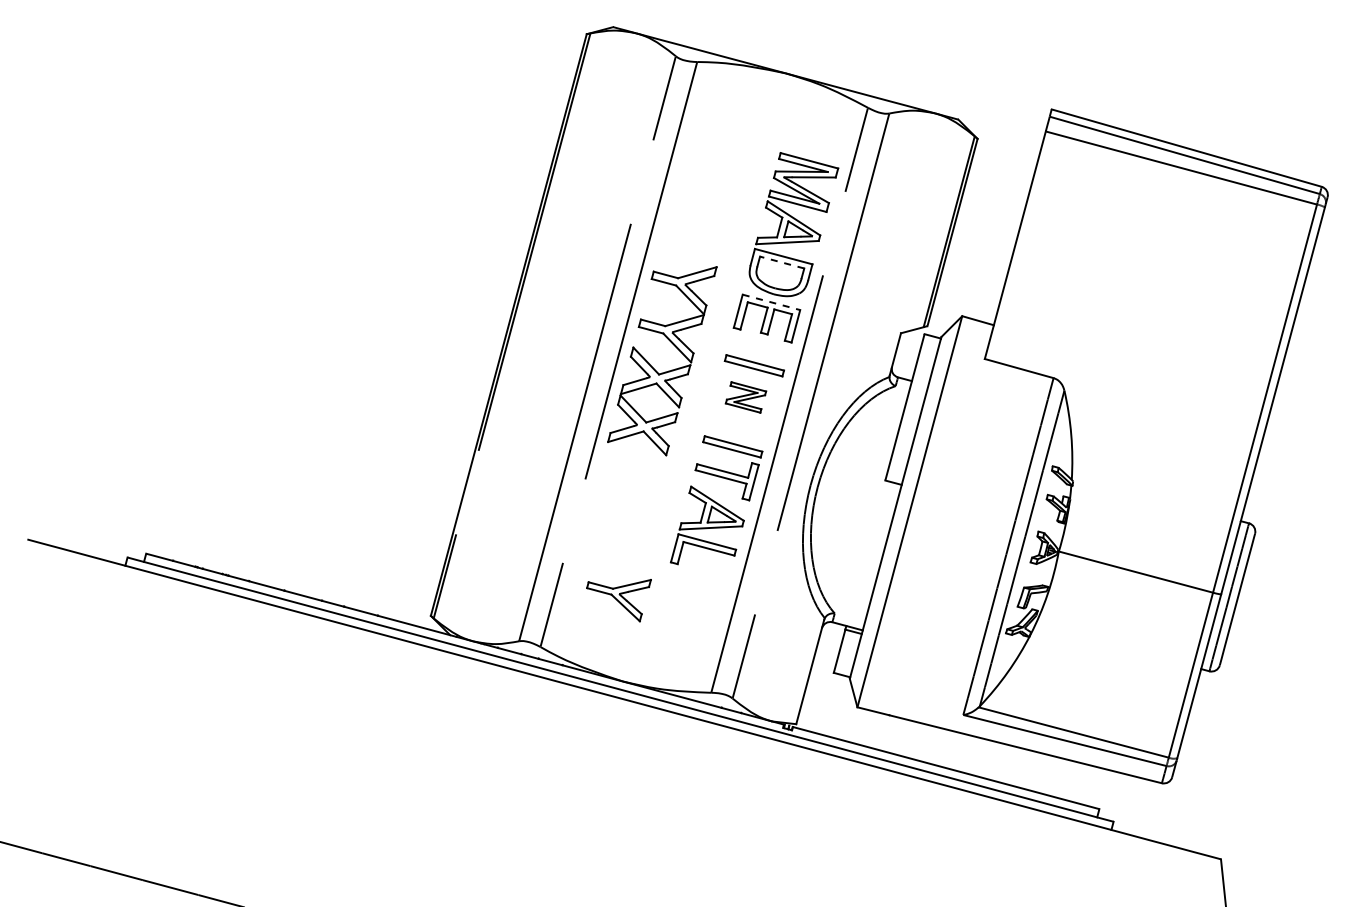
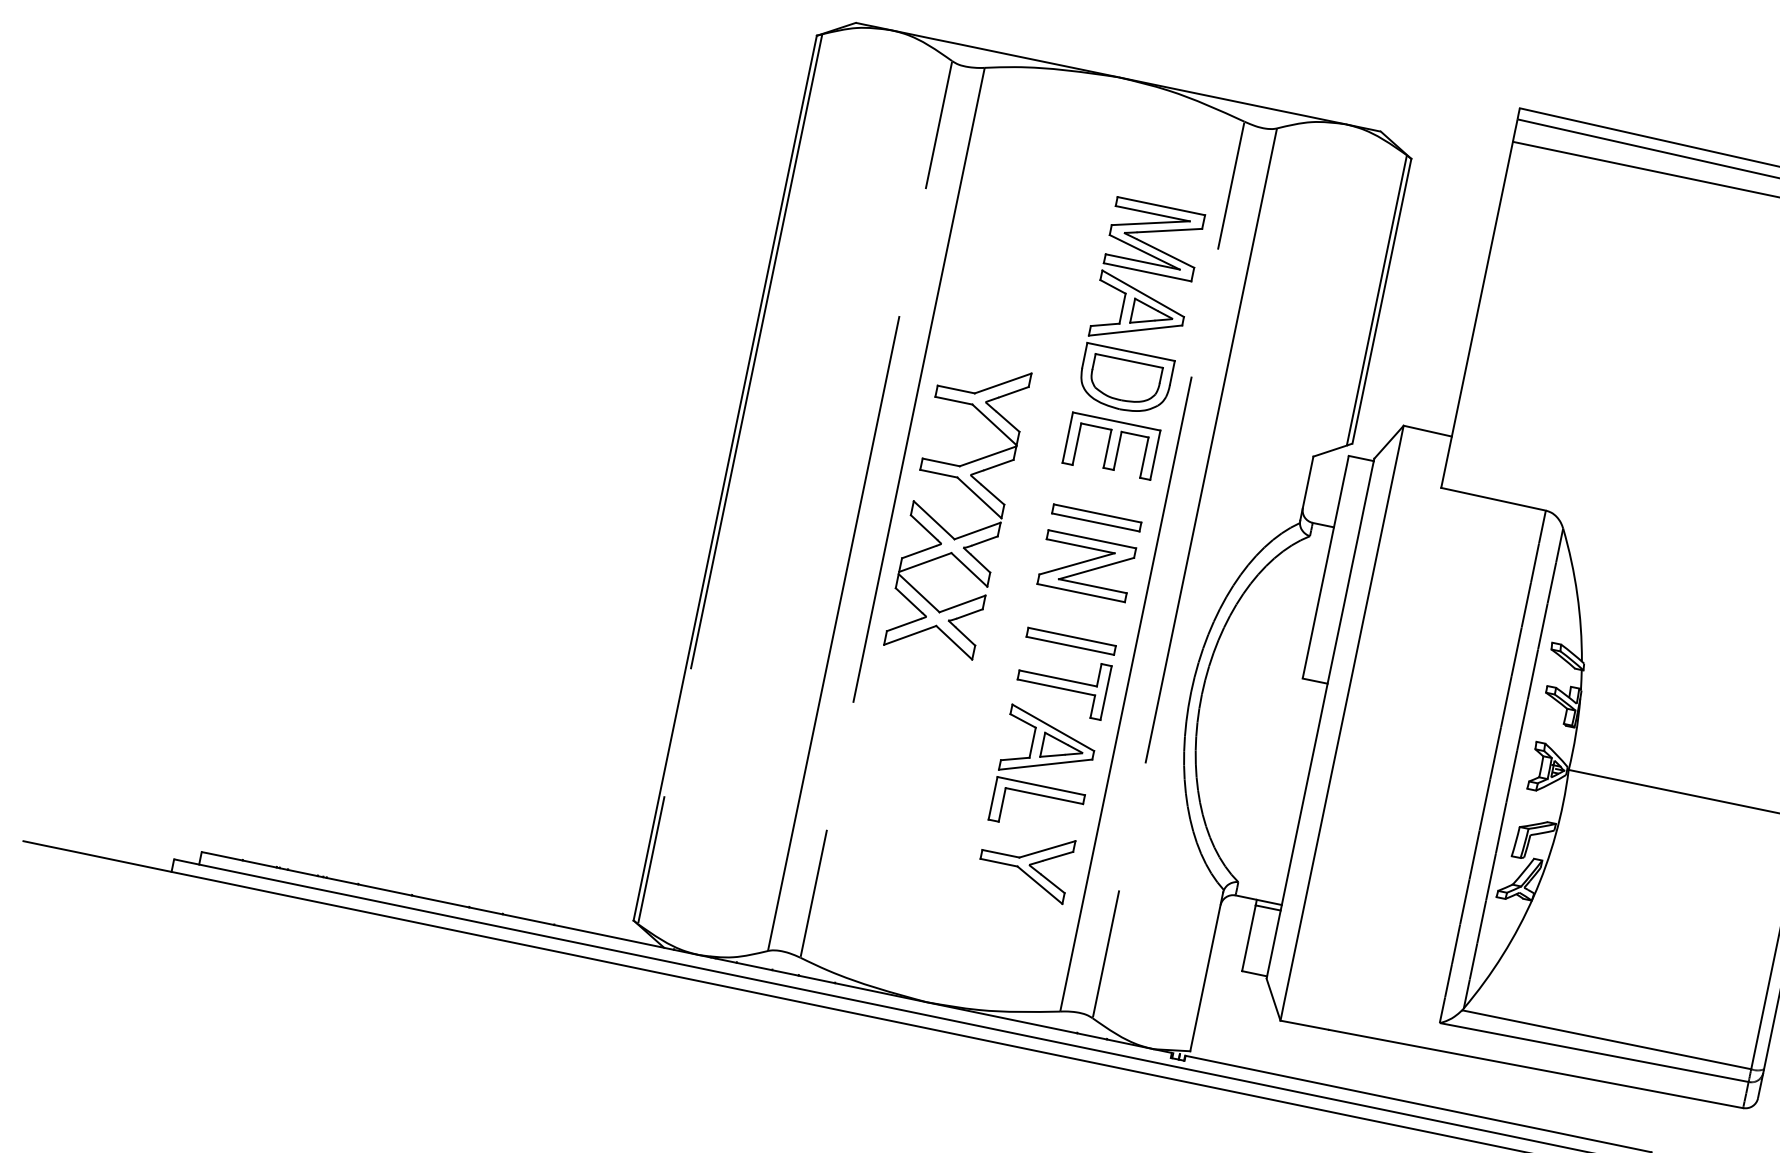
line: (782, 262) -> (1129, 360), dashed -> solid
line: (771, 302) -> (1116, 421), dashed -> solid
part: (745, 397) -> (1086, 566), size x1.67
part: (618, 600) -> (1028, 874), moved

